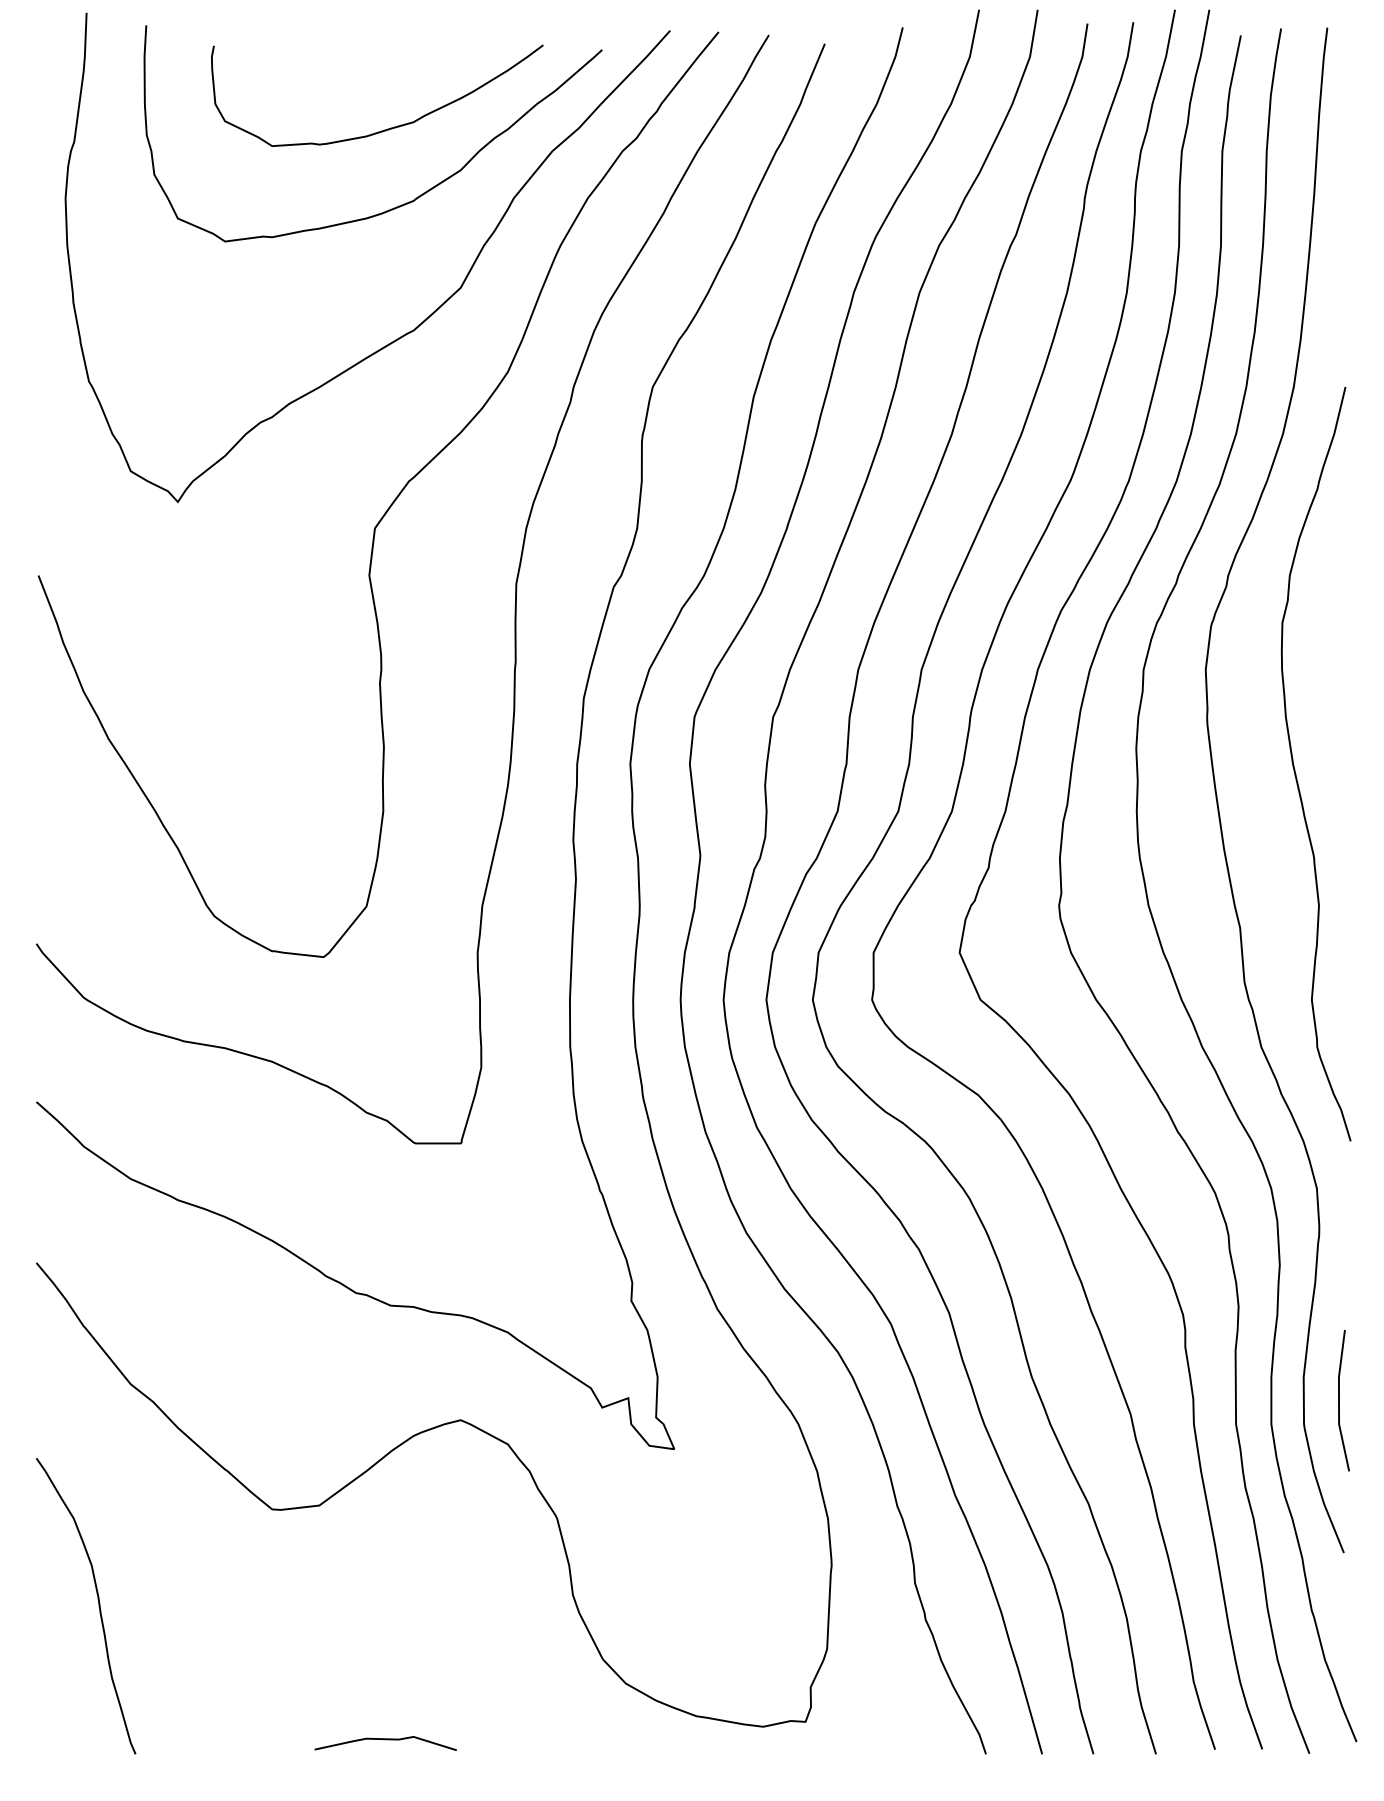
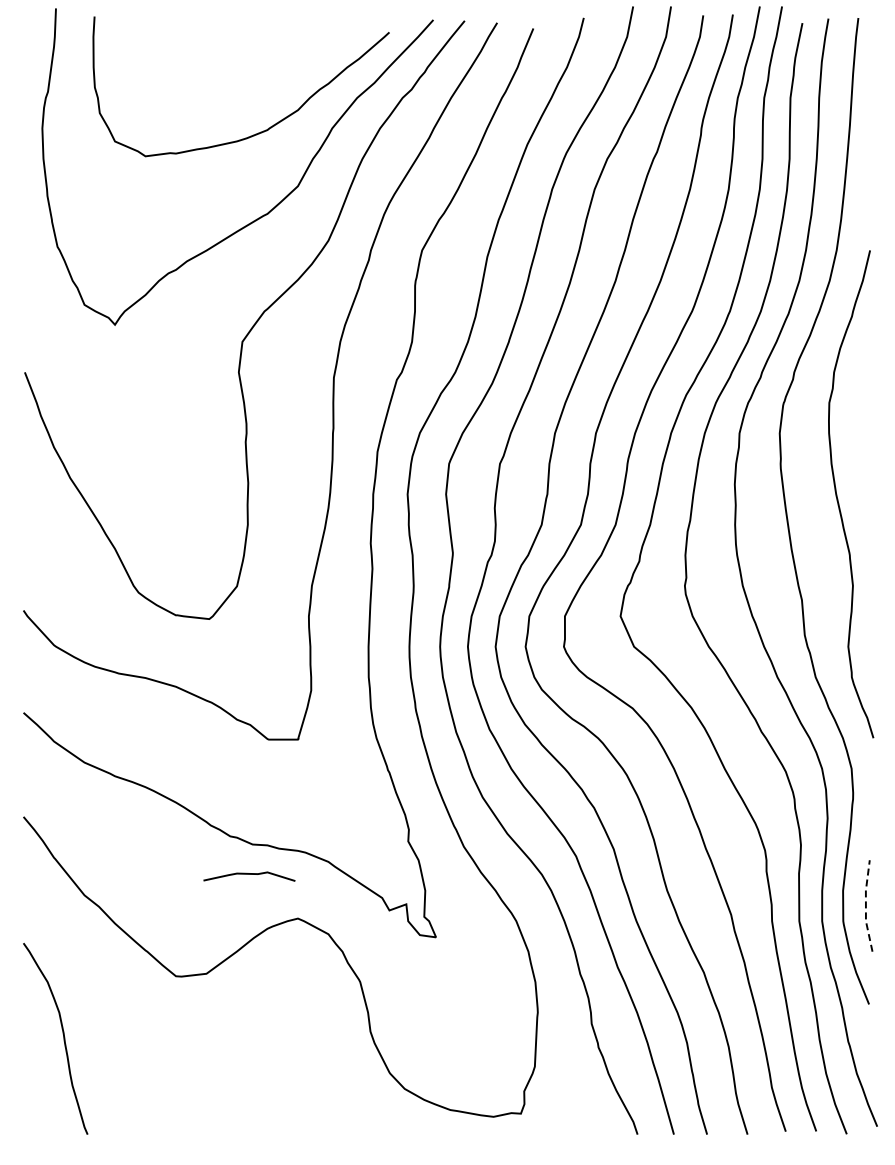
curve: (388, 127) -> (251, 82), removed
line: (1338, 1401) -> (865, 906), solid -> dashed
curve: (385, 1740) -> (249, 874), moved

